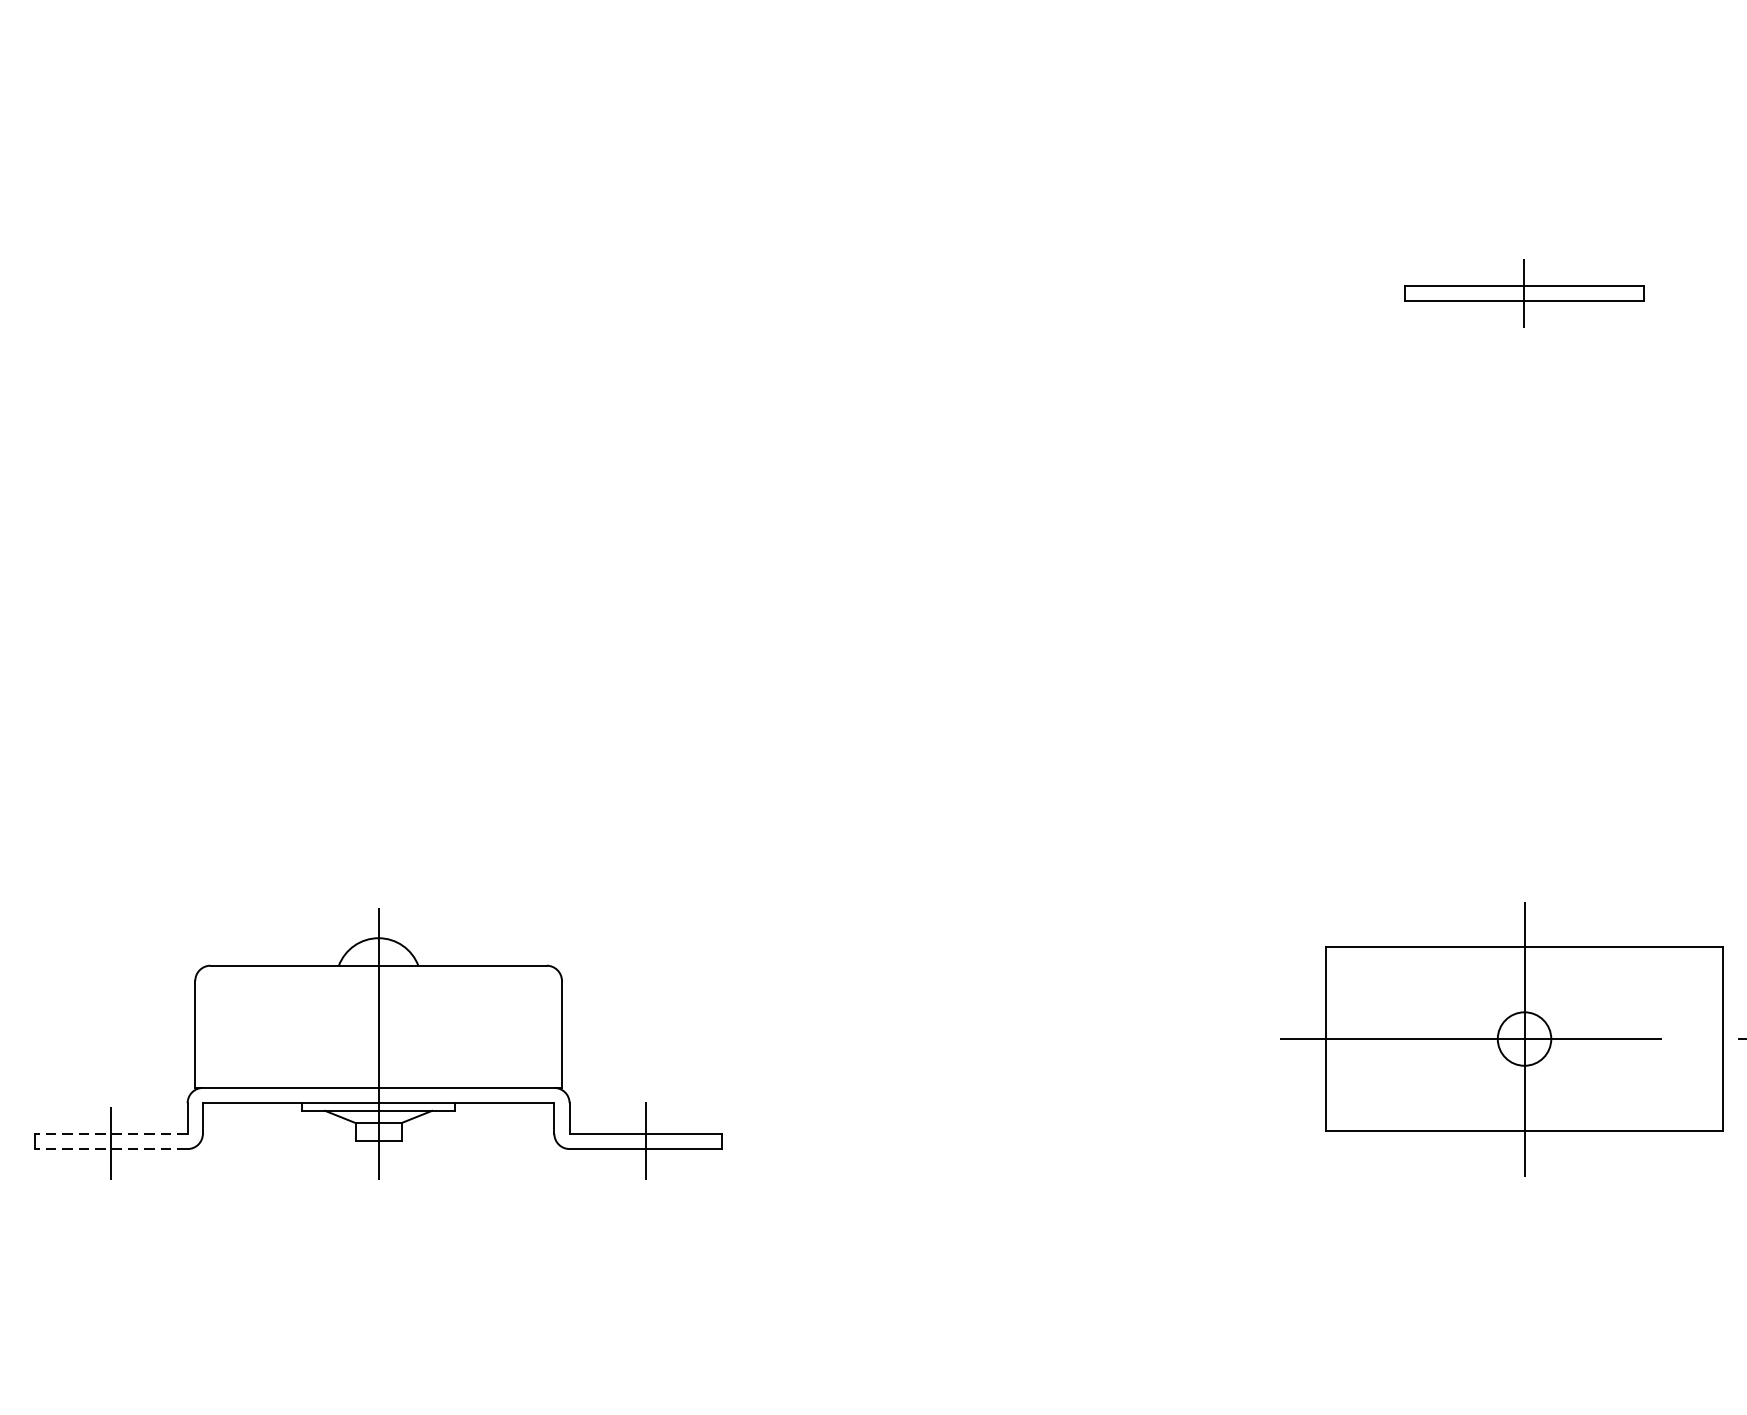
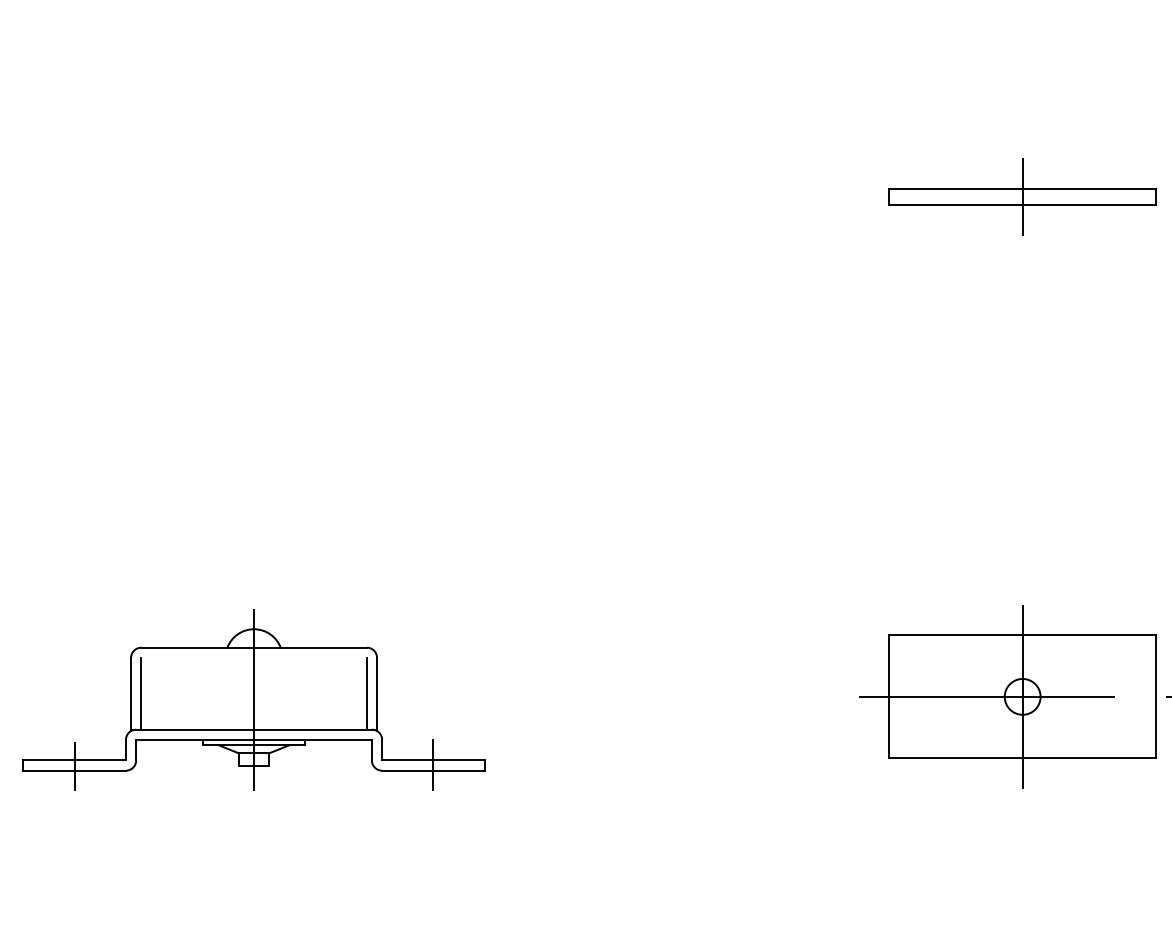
part: (1524, 293) -> (1022, 196), size x1.67
line: (210, 1034) -> (141, 693), added
line: (546, 1034) -> (366, 693), added
line: (110, 1133) -> (74, 760), dashed -> solid
line: (110, 1148) -> (74, 770), dashed -> solid

